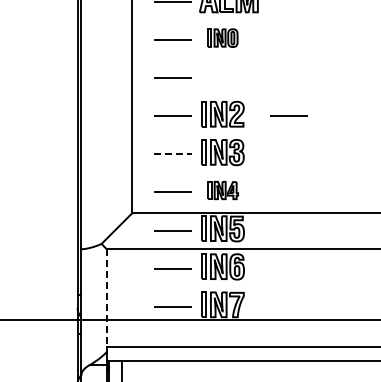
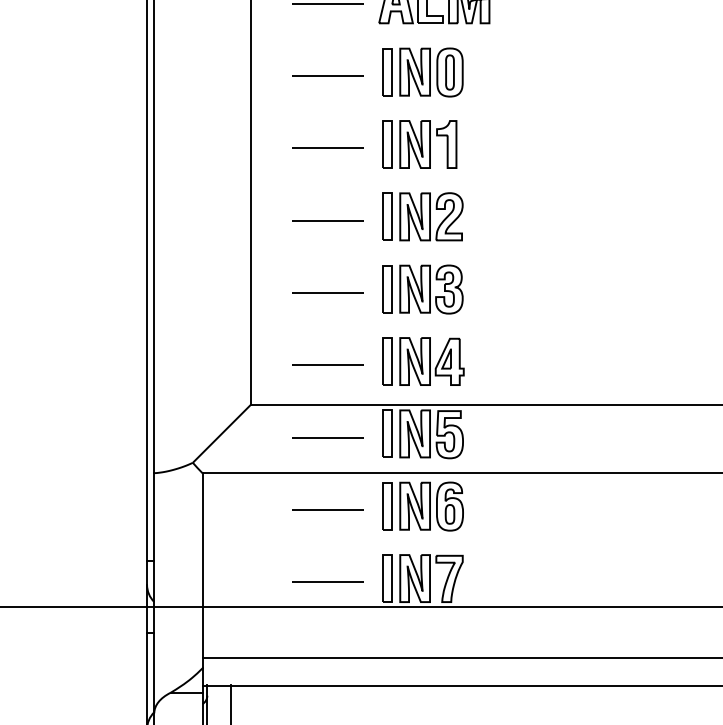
part: (222, 37) -> (422, 71), size x1.43
part: (221, 75) -> (420, 143), added
line: (288, 115) -> (547, 219), removed
line: (173, 154) -> (329, 293), dashed -> solid
part: (223, 190) -> (424, 361), size x1.43
line: (106, 297) -> (202, 564), dashed -> solid

